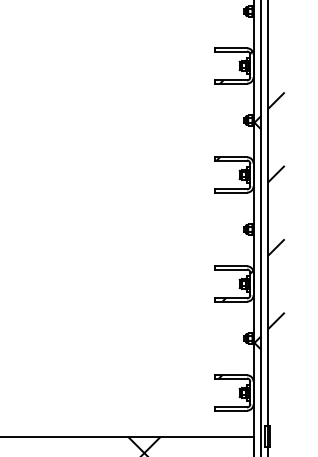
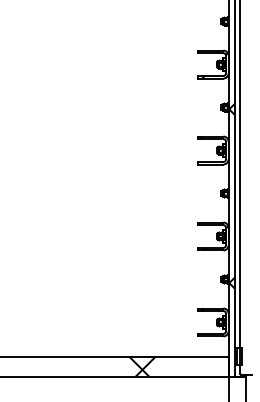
hatch: (276, 210) -> (246, 178), removed

